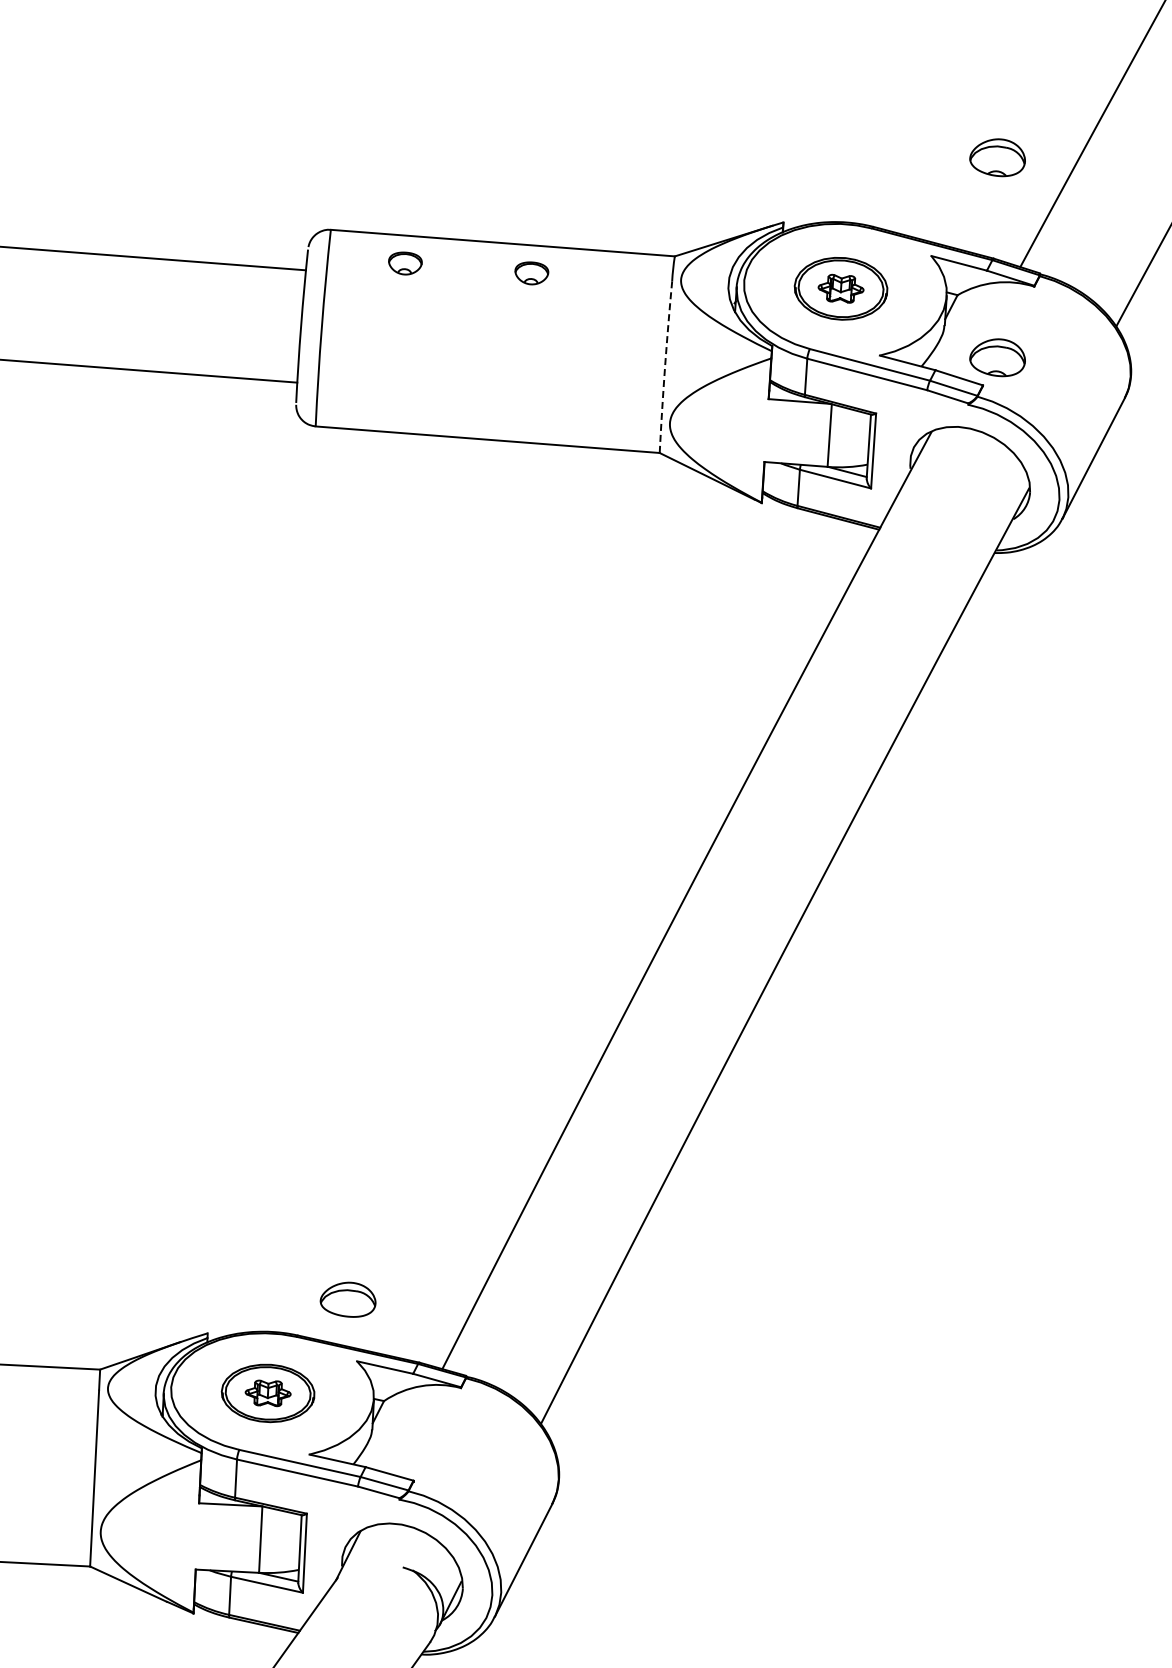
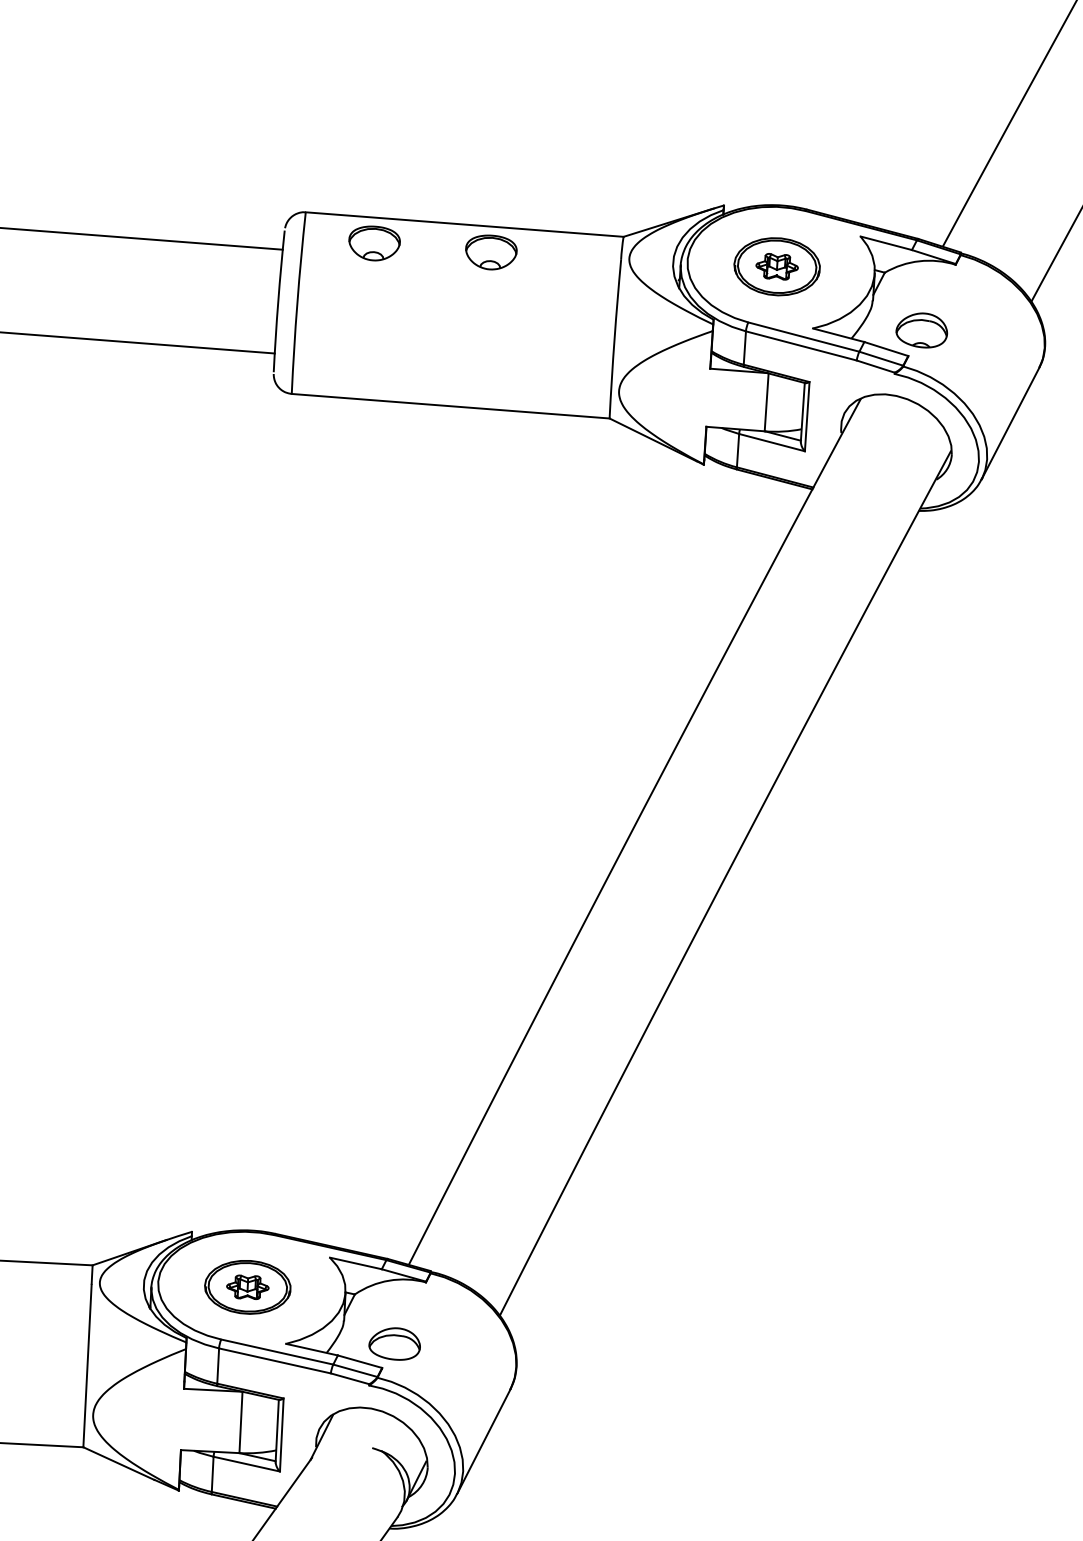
part: (997, 157) -> (921, 145), removed
part: (405, 263) -> (374, 243), size x1.67
part: (531, 273) -> (491, 252), size x1.67
arc: (665, 367) -> (614, 339), dashed -> solid
part: (347, 1299) -> (394, 1343), moved

